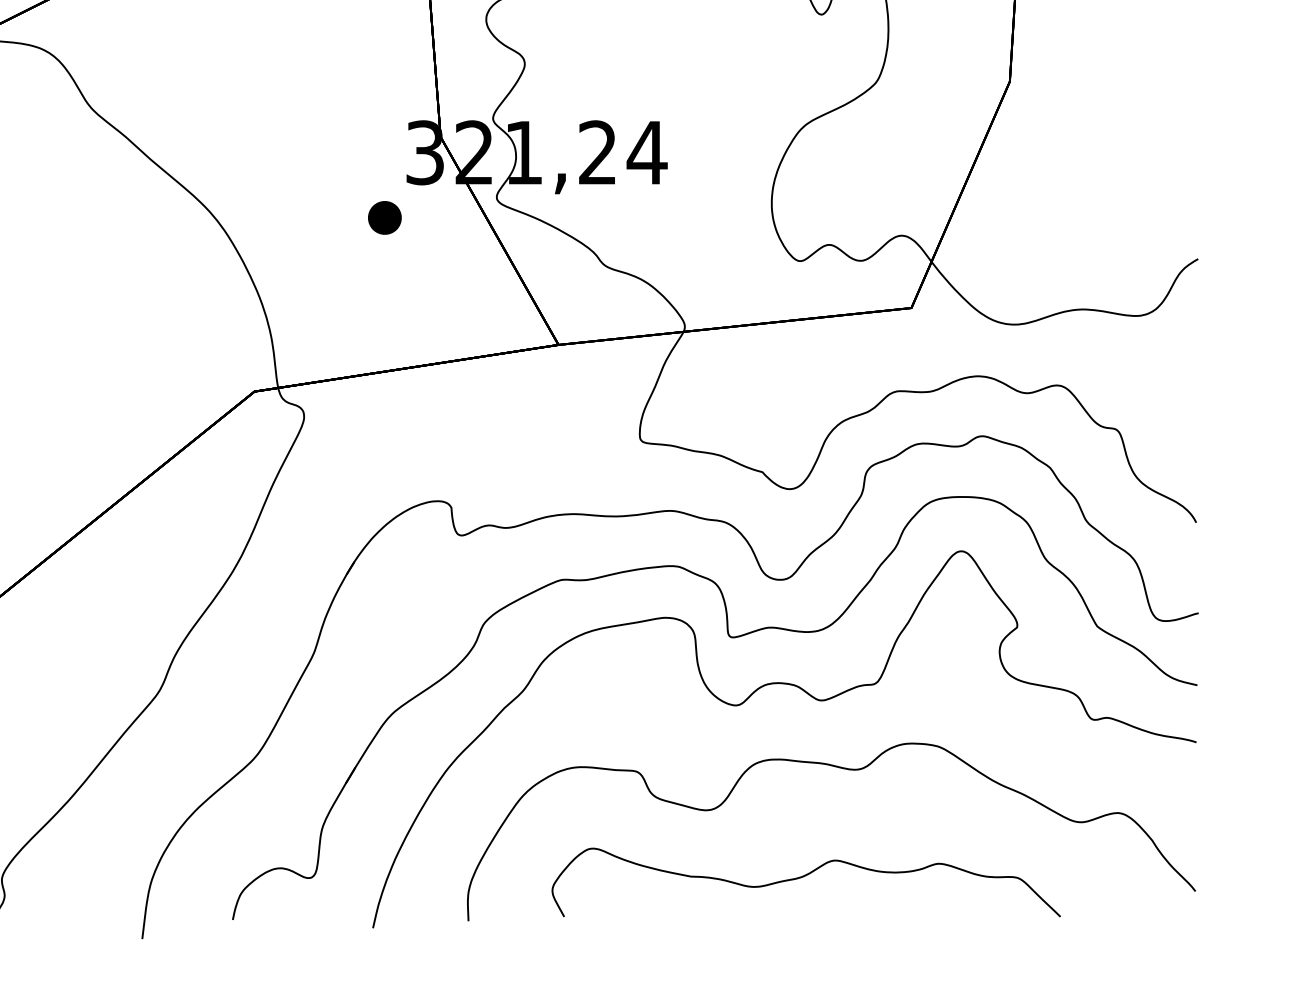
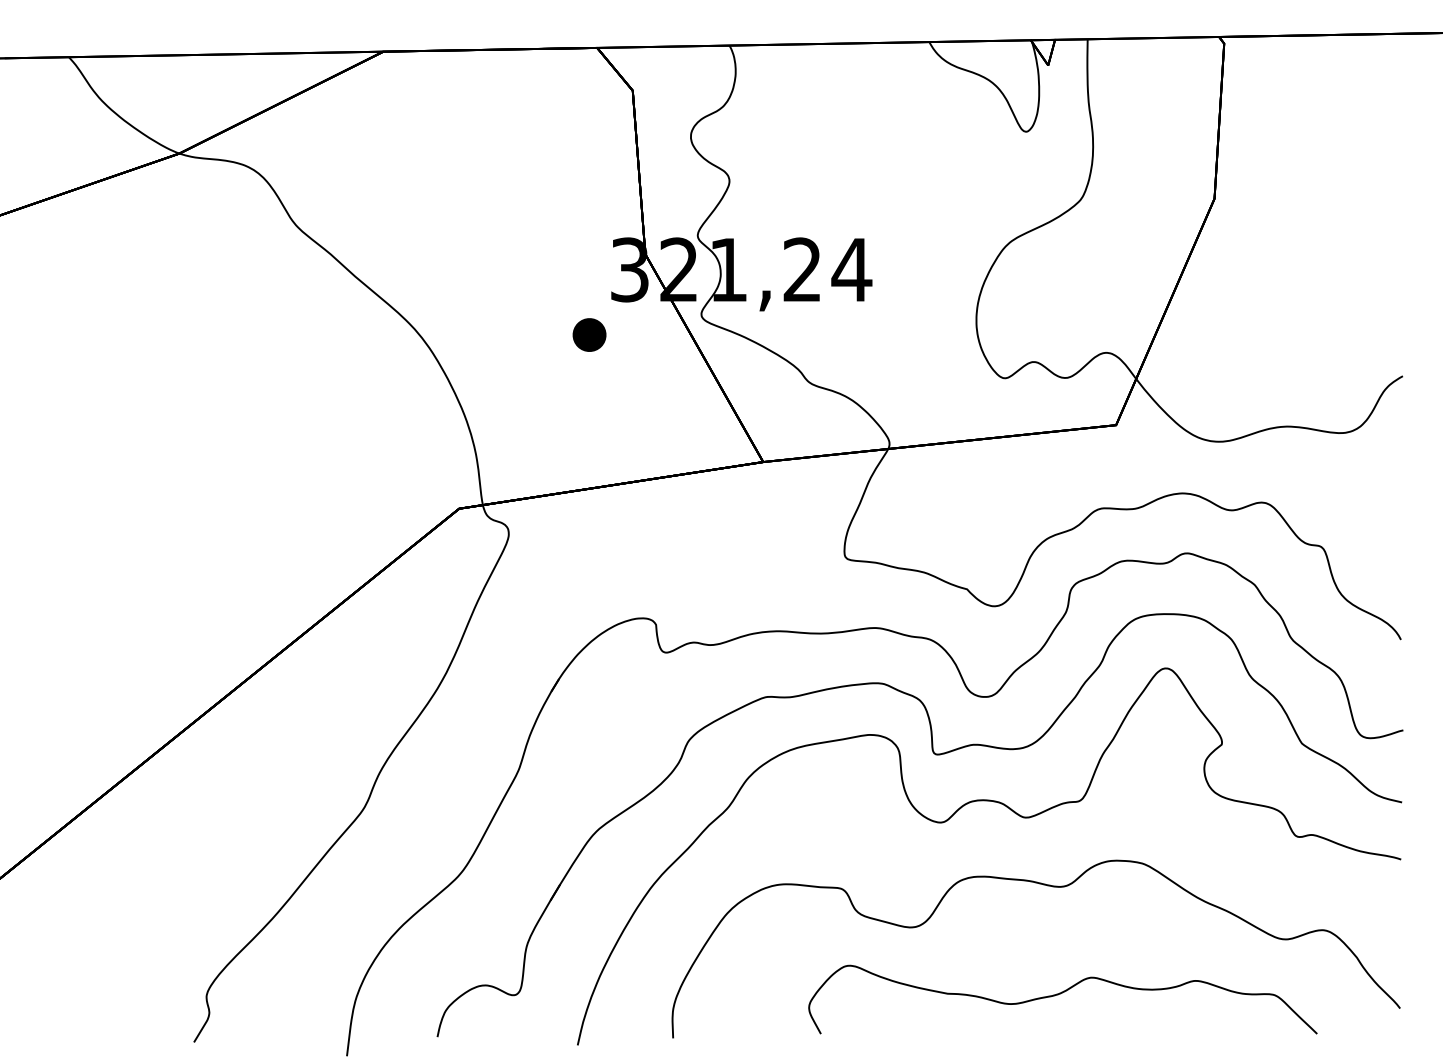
curve: (803, 877) -> (1060, 994), moved

